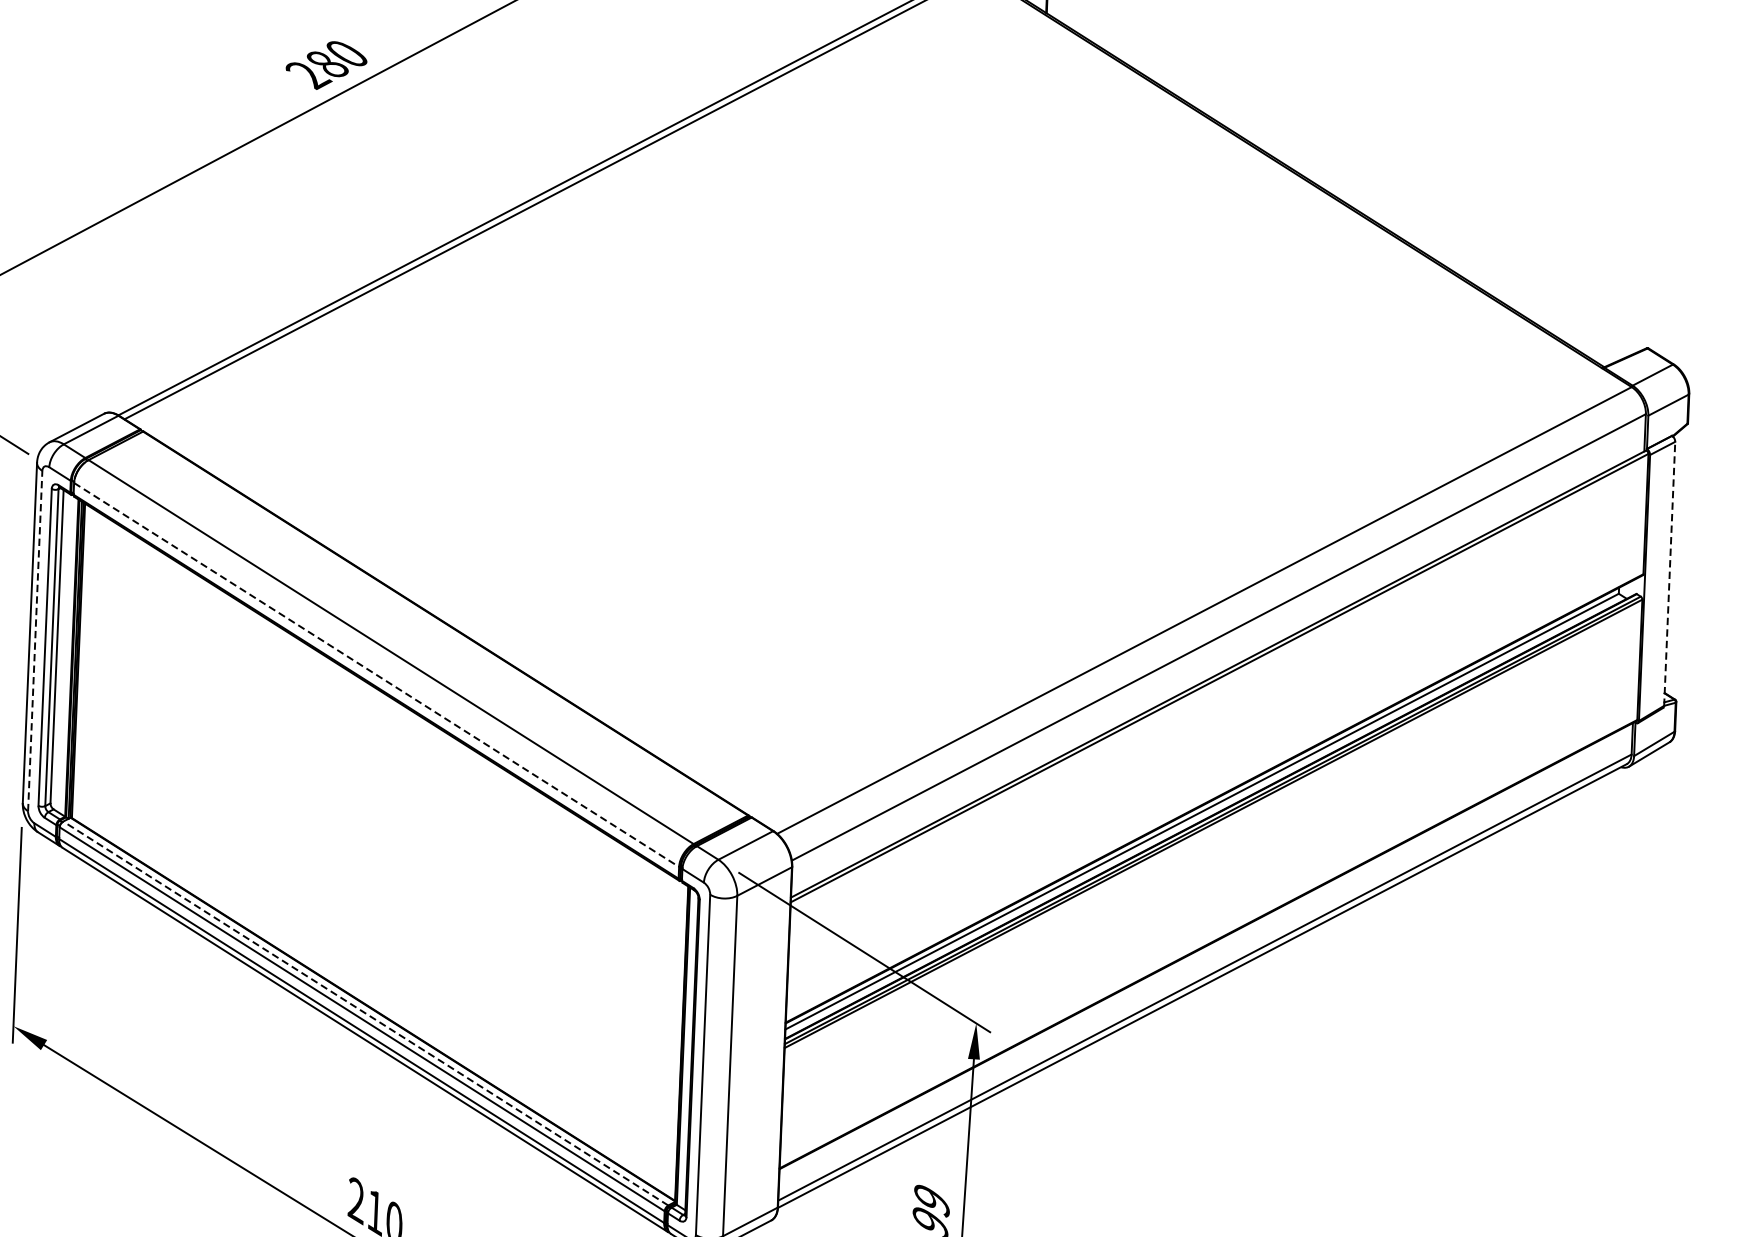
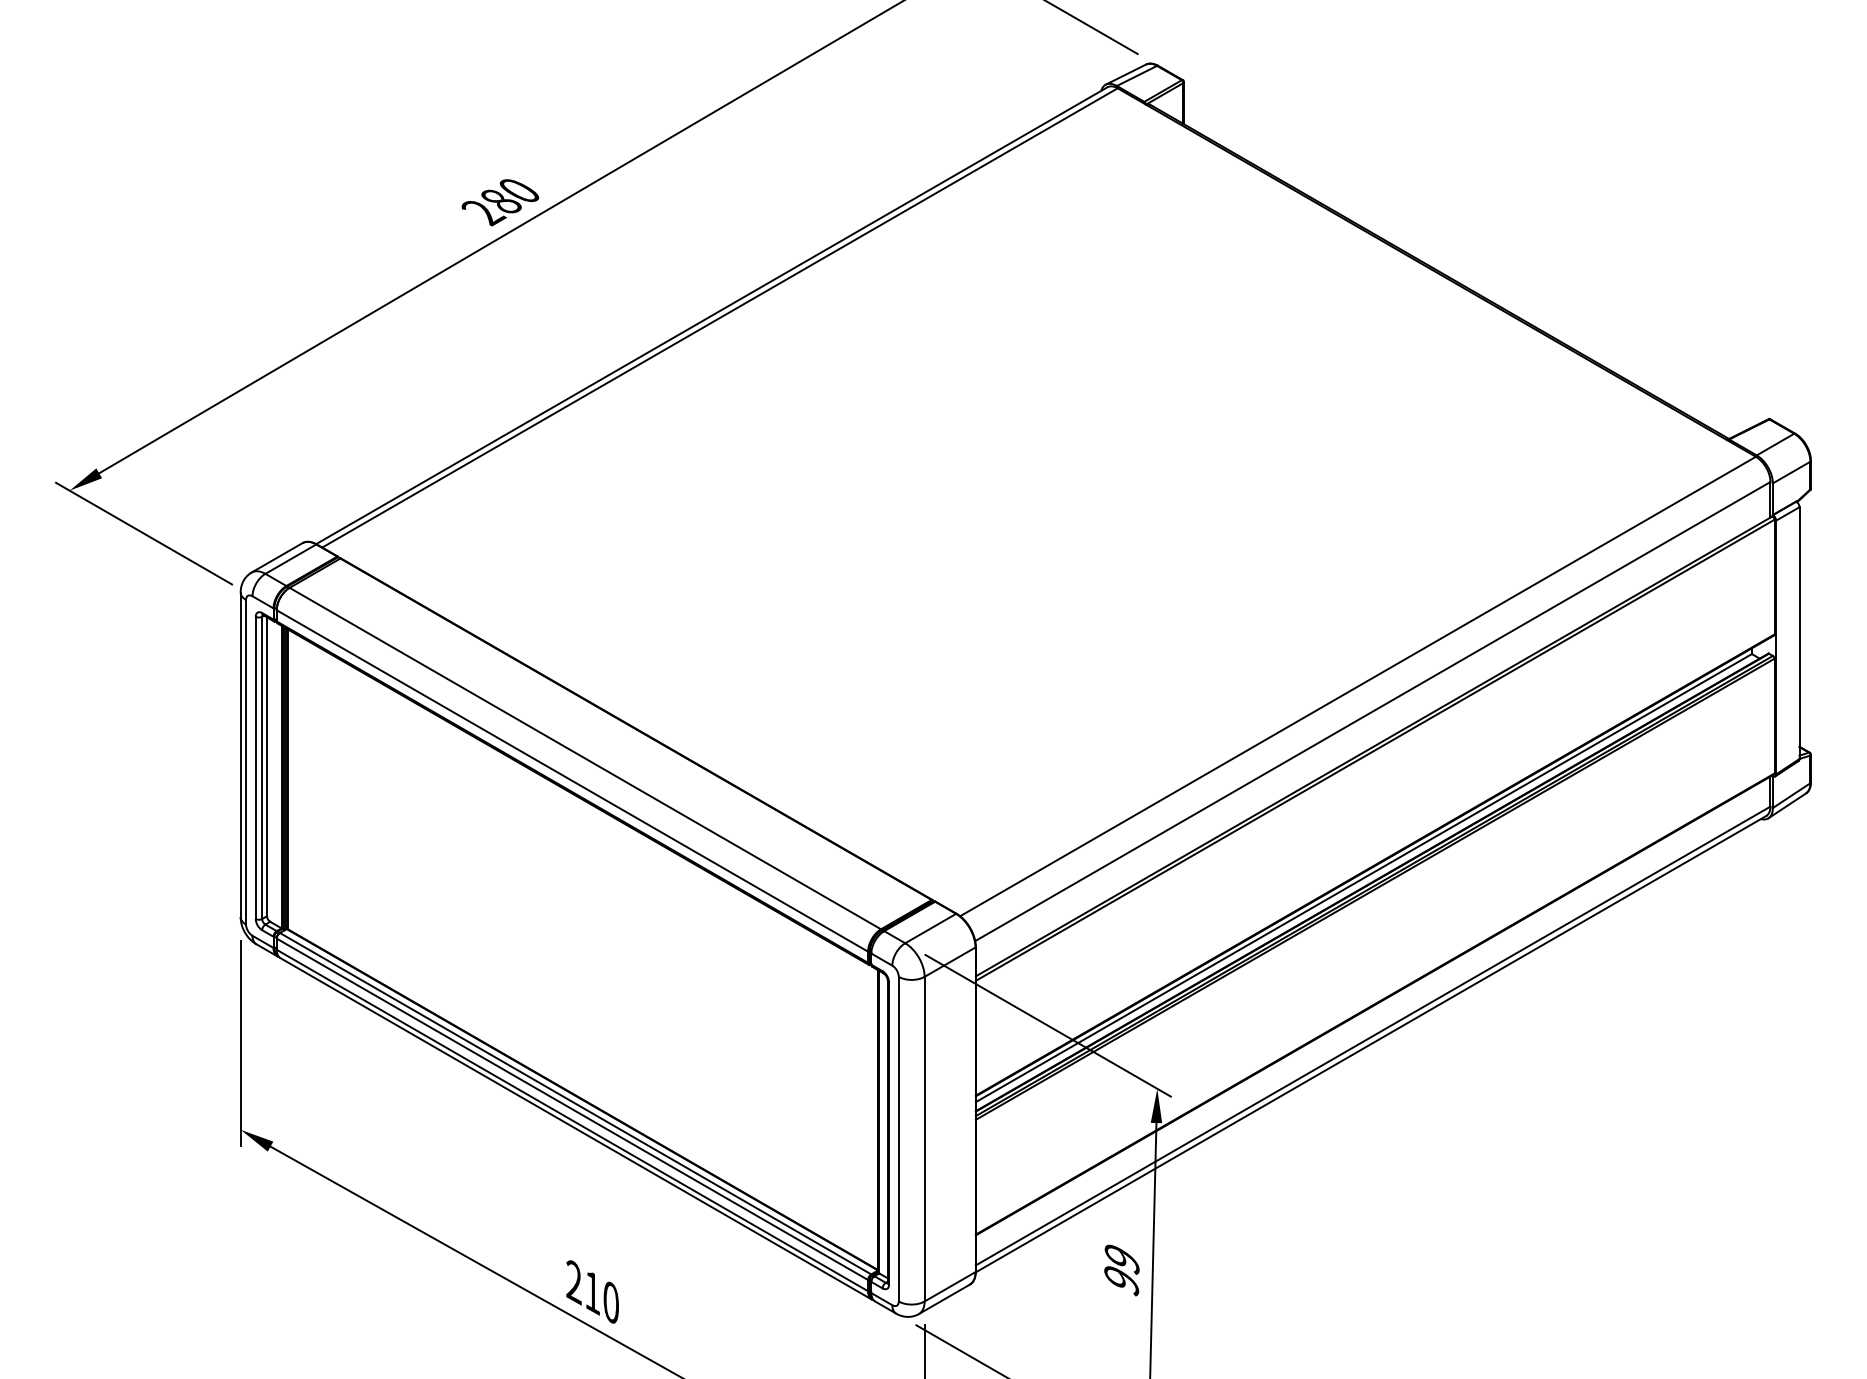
line: (1669, 574) -> (1799, 633), dashed -> solid
line: (35, 640) -> (246, 761), dashed -> solid
line: (376, 675) -> (572, 781), dashed -> solid
line: (365, 1013) -> (575, 1103), dashed -> solid

